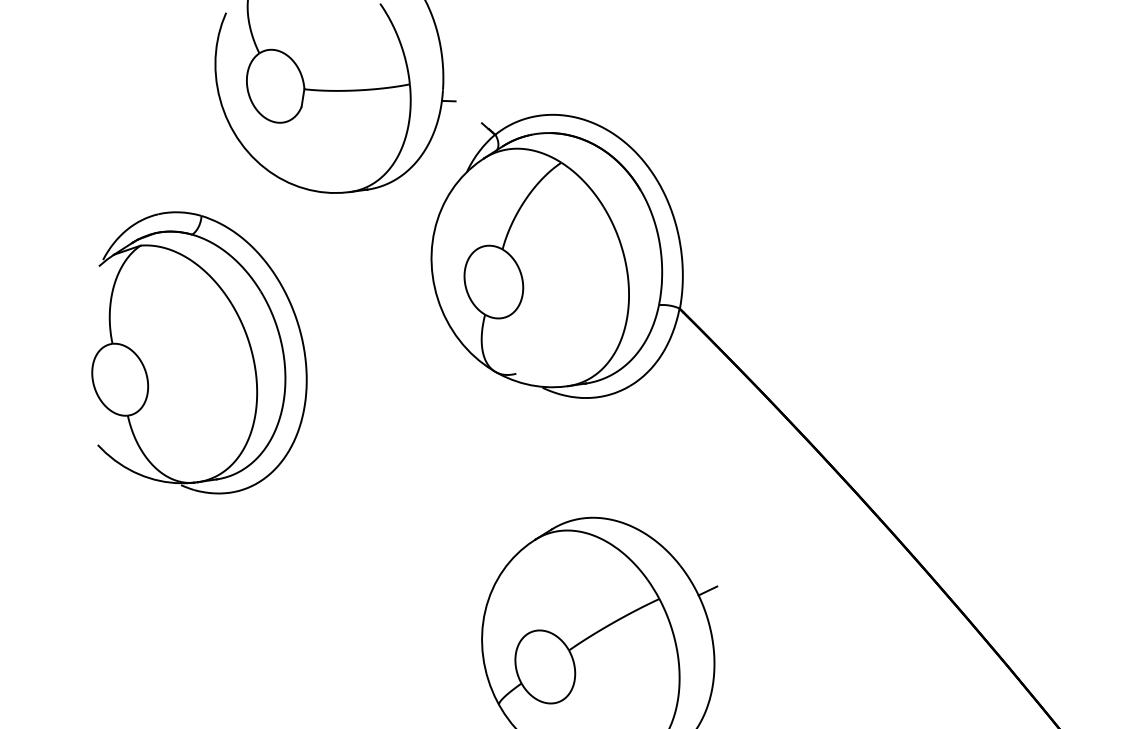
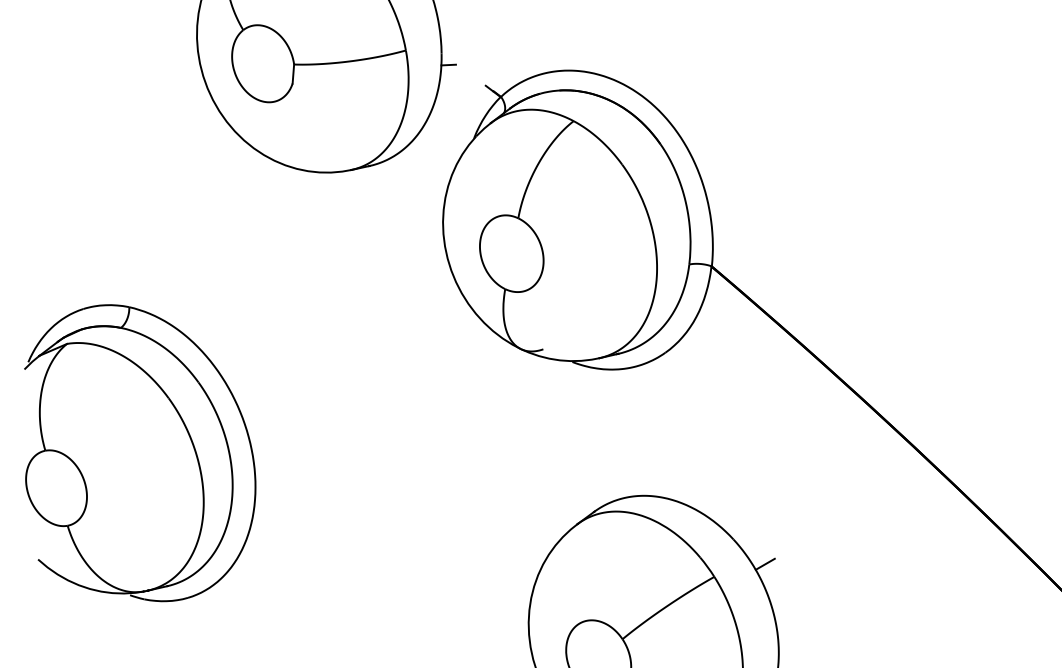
part: (199, 352) -> (138, 452), moved

